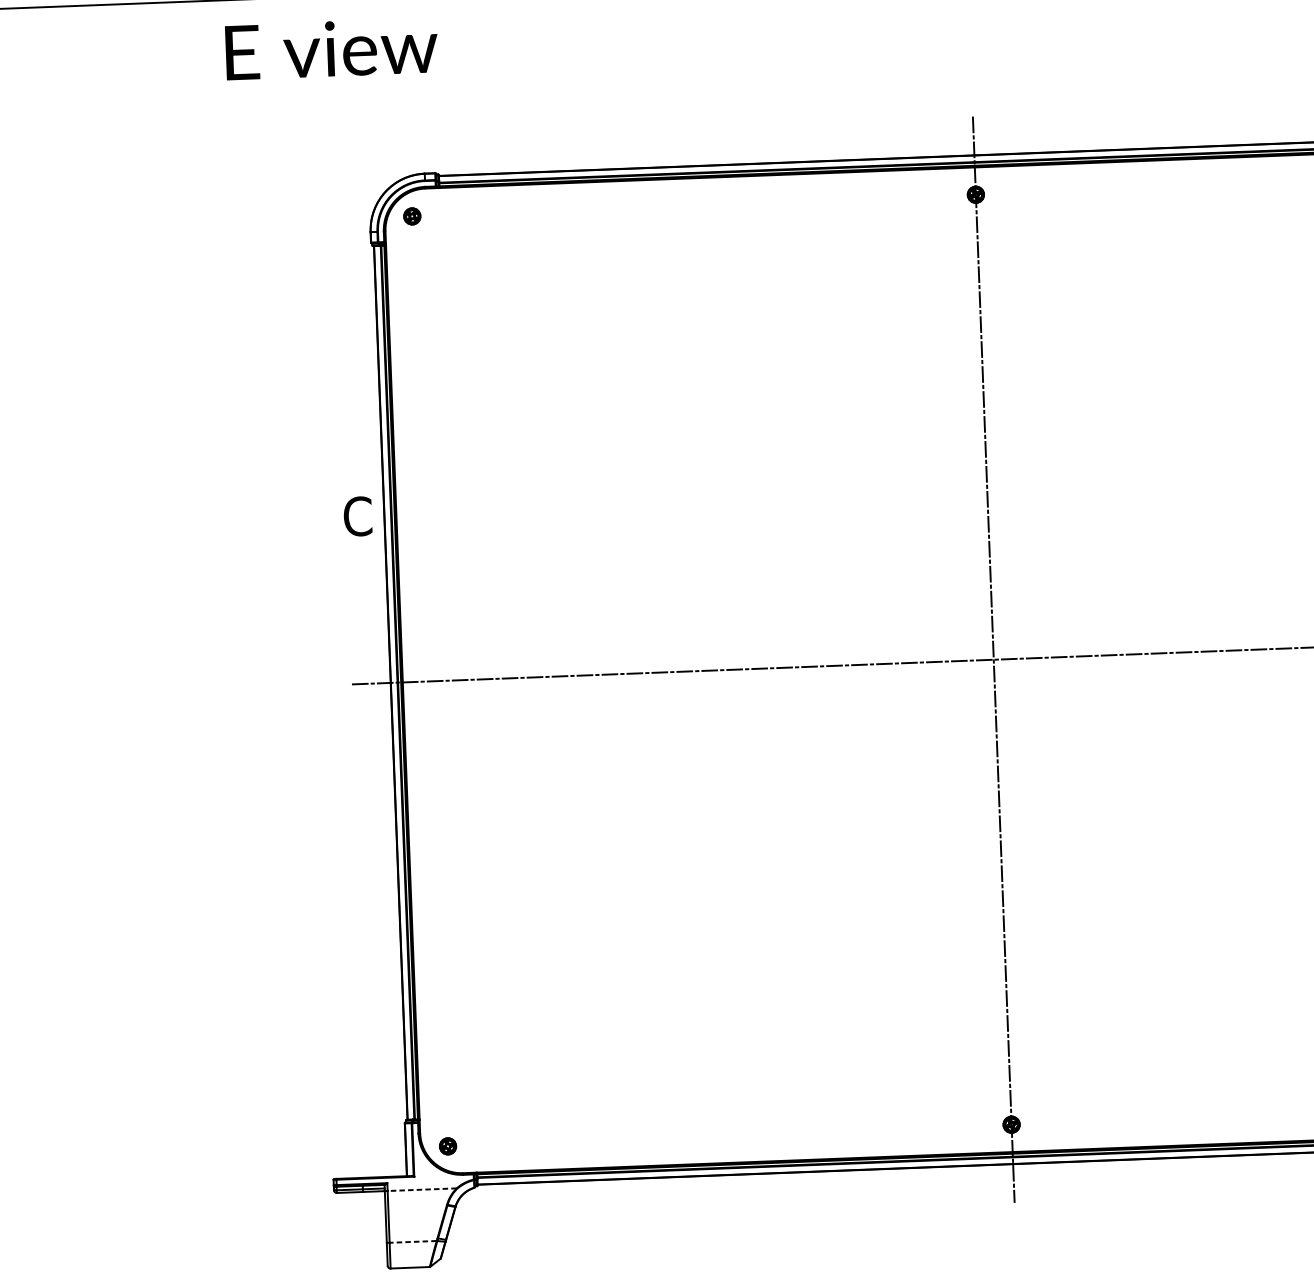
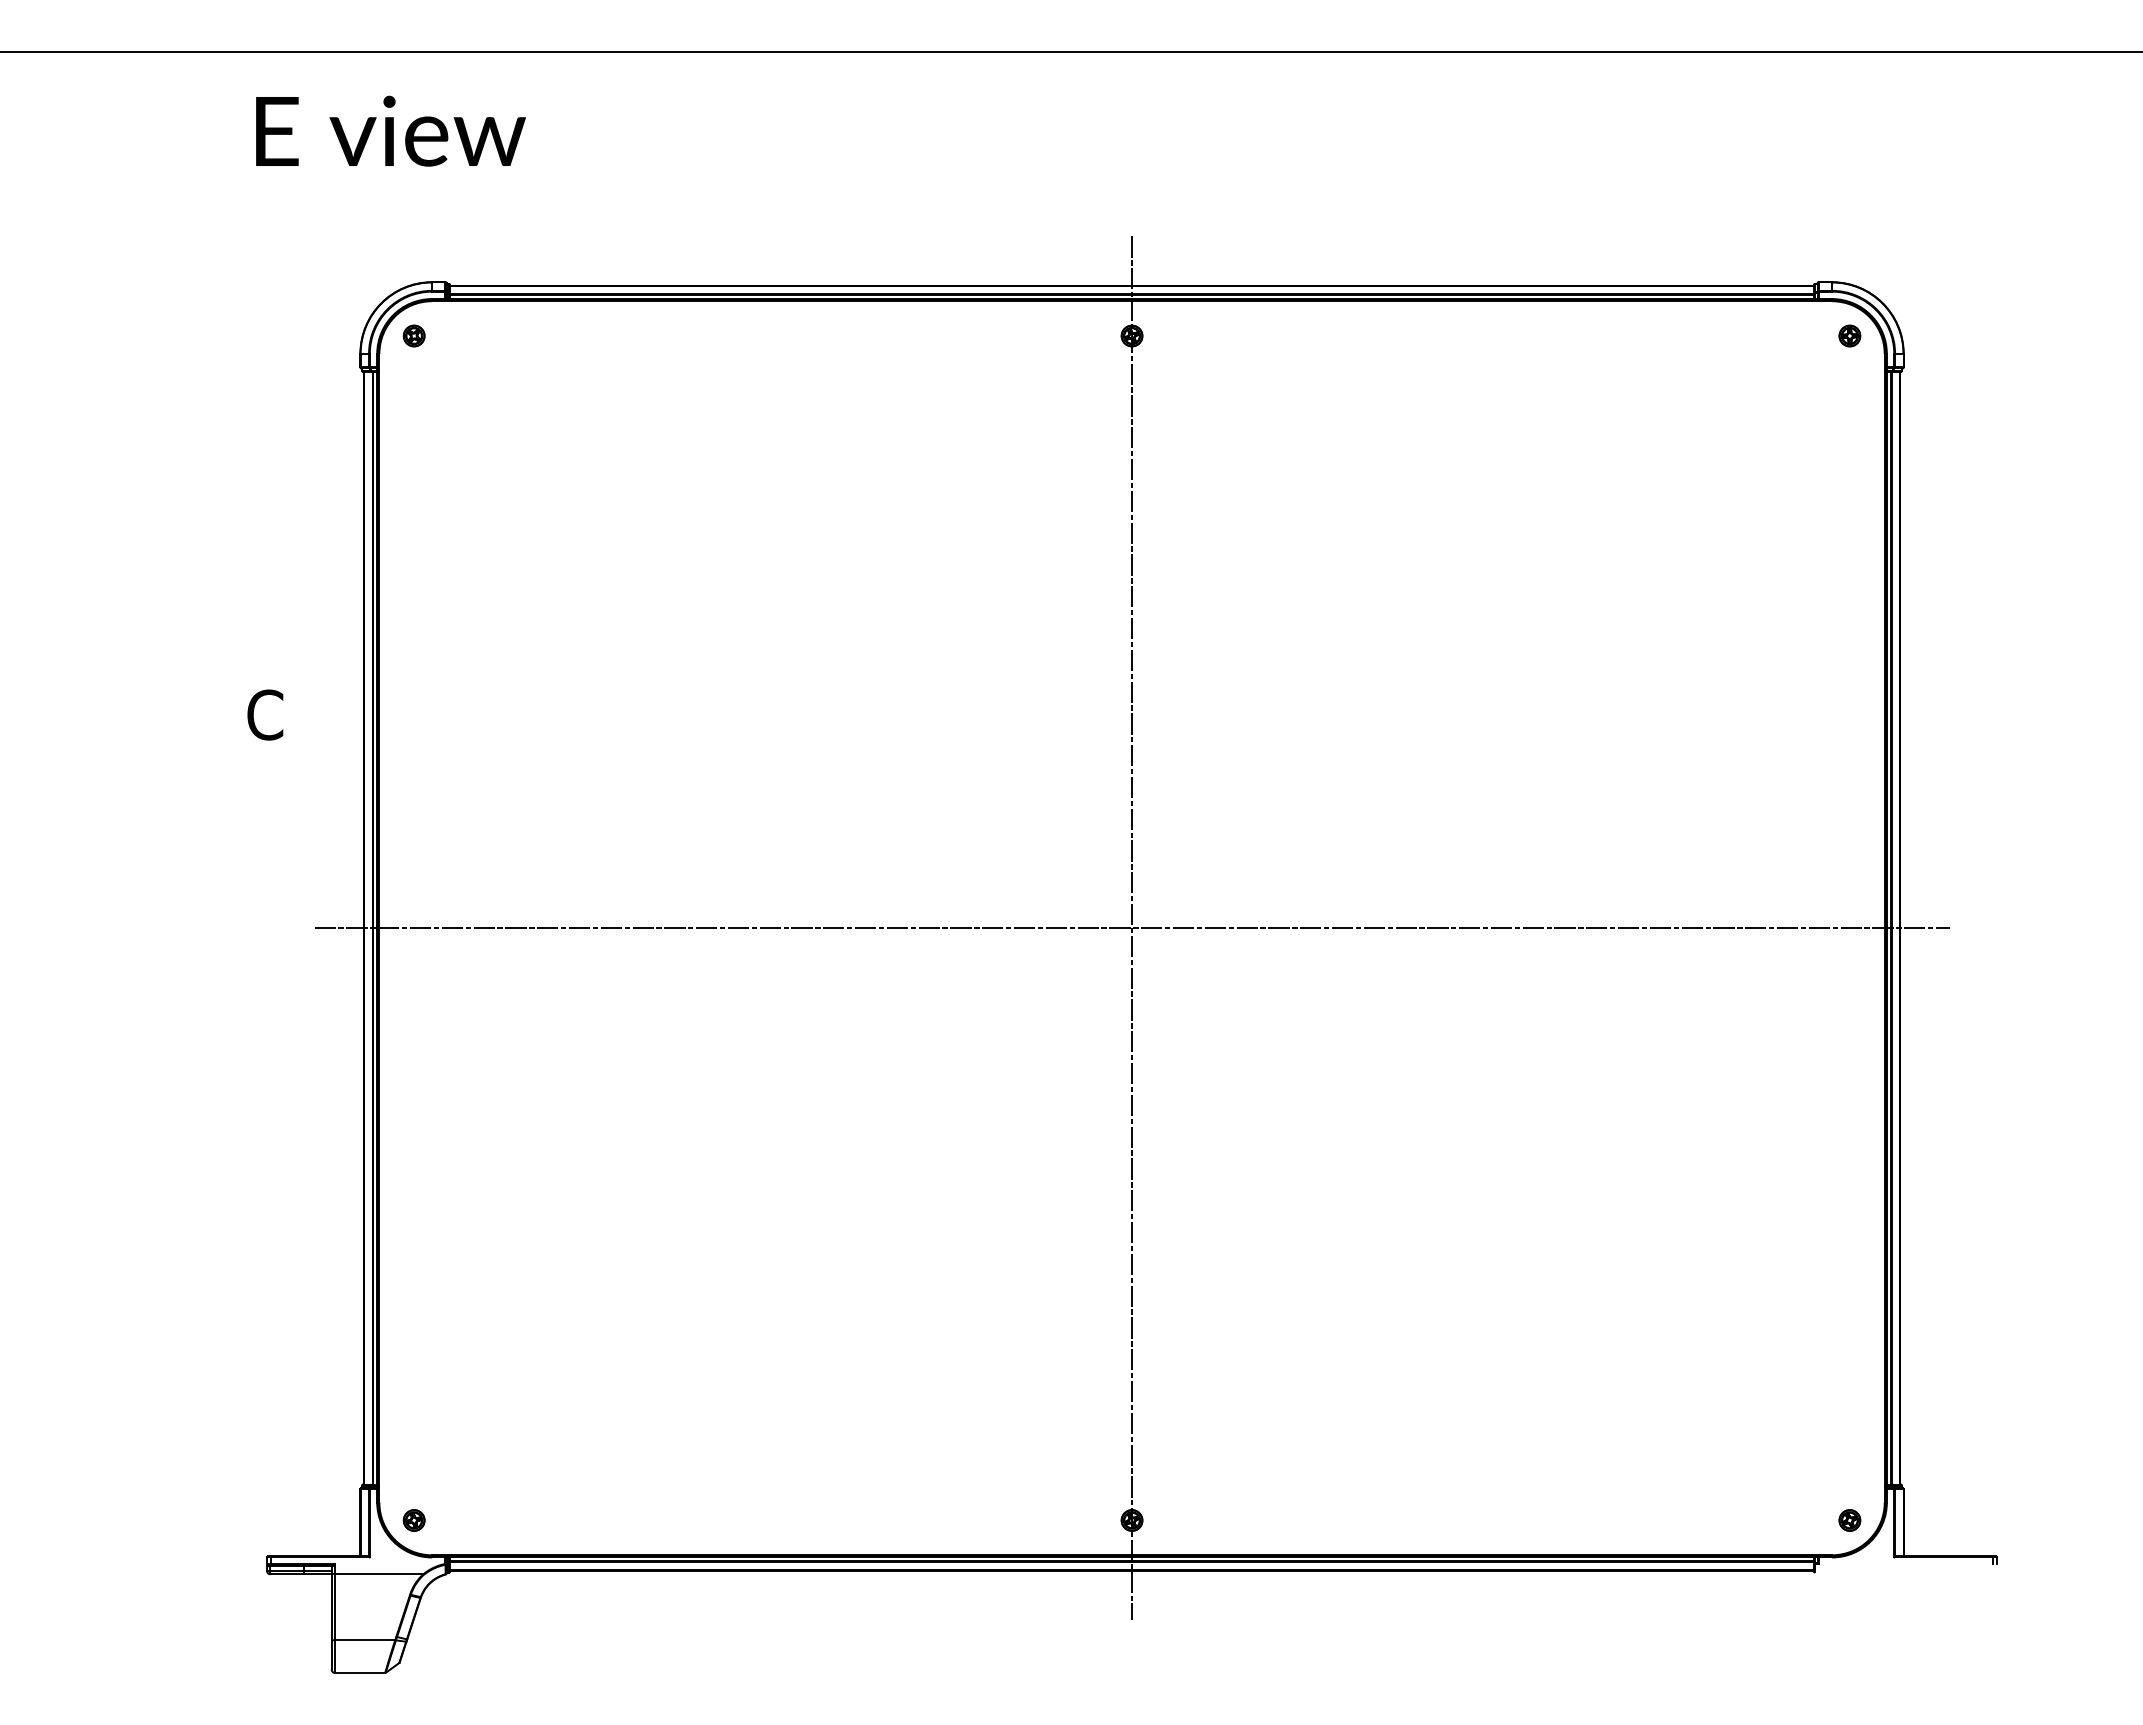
text: (331, 48) -> (390, 130), moved
text: (358, 516) -> (265, 714), moved
line: (422, 1189) -> (379, 1574), dashed -> solid
line: (413, 1242) -> (365, 1640), dashed -> solid

